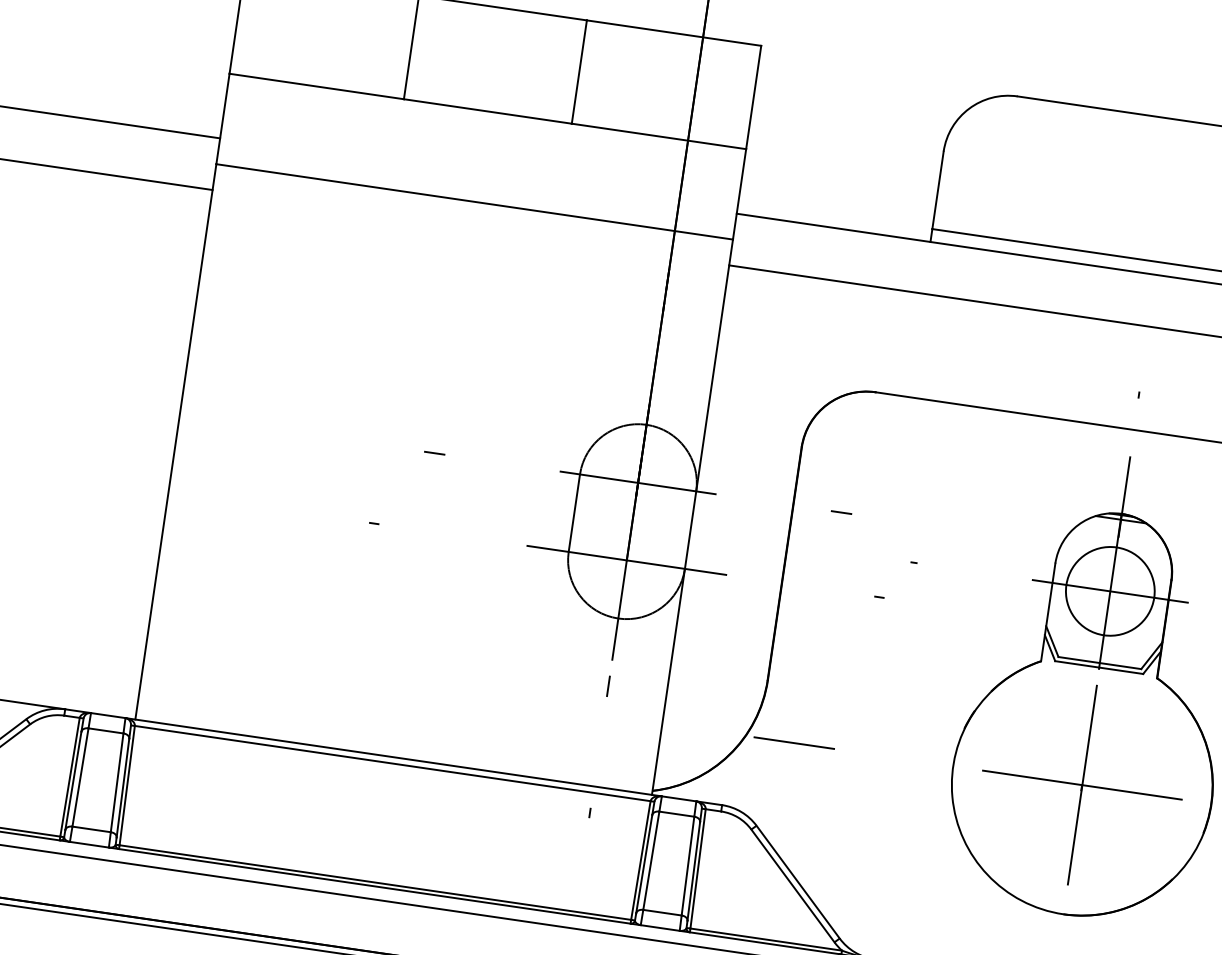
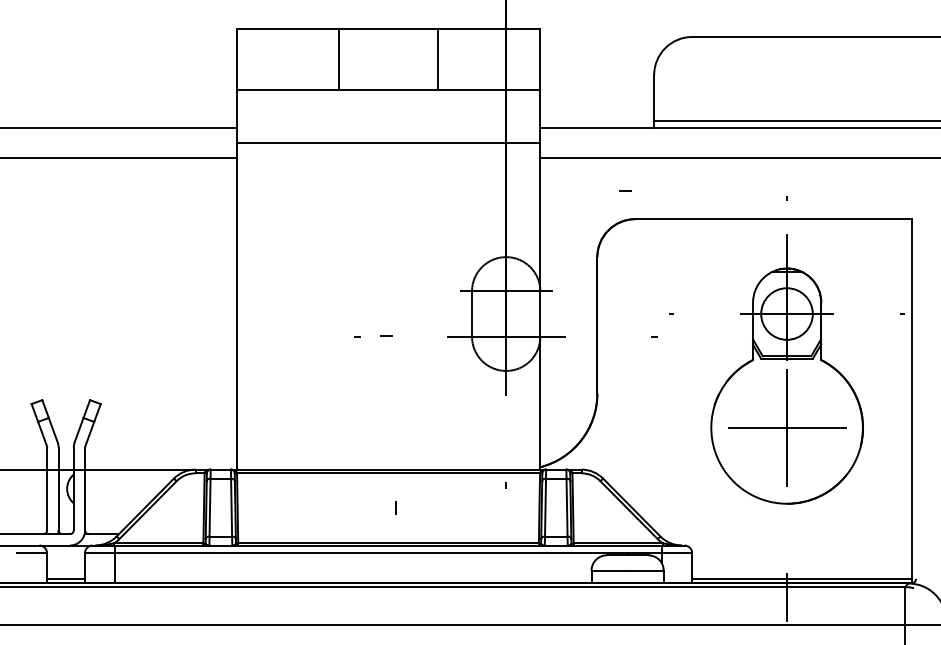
line: (434, 451) -> (386, 335), moved
line: (841, 511) -> (625, 190), moved
line: (607, 685) -> (395, 507), moved
line: (793, 742) -> (617, 427), removed

